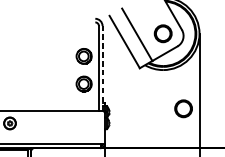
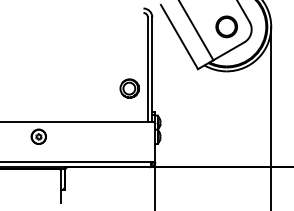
part: (83, 56) -> (129, 54), removed
line: (102, 68) -> (152, 69), dashed -> solid
part: (183, 108) -> (251, 118), removed

